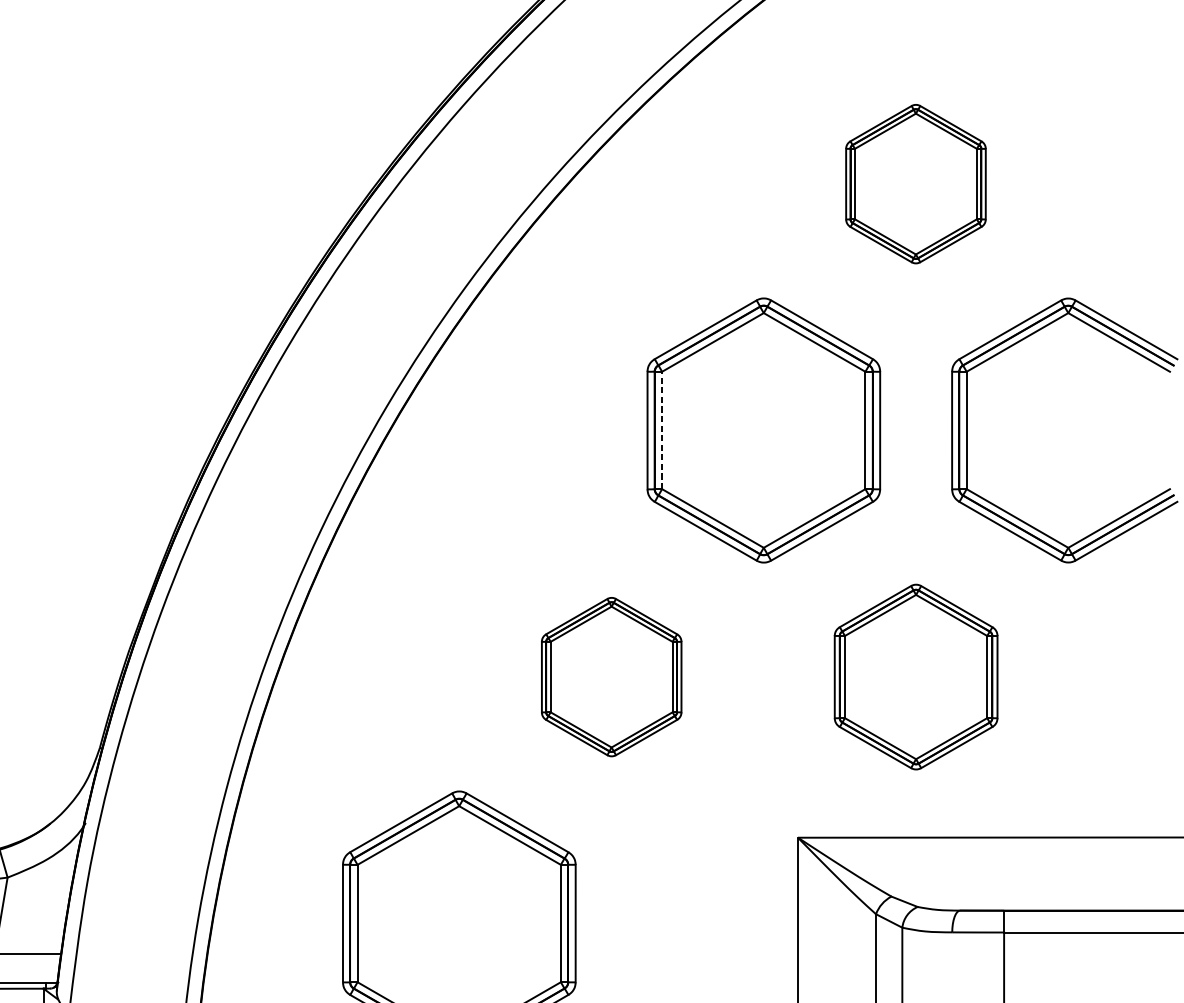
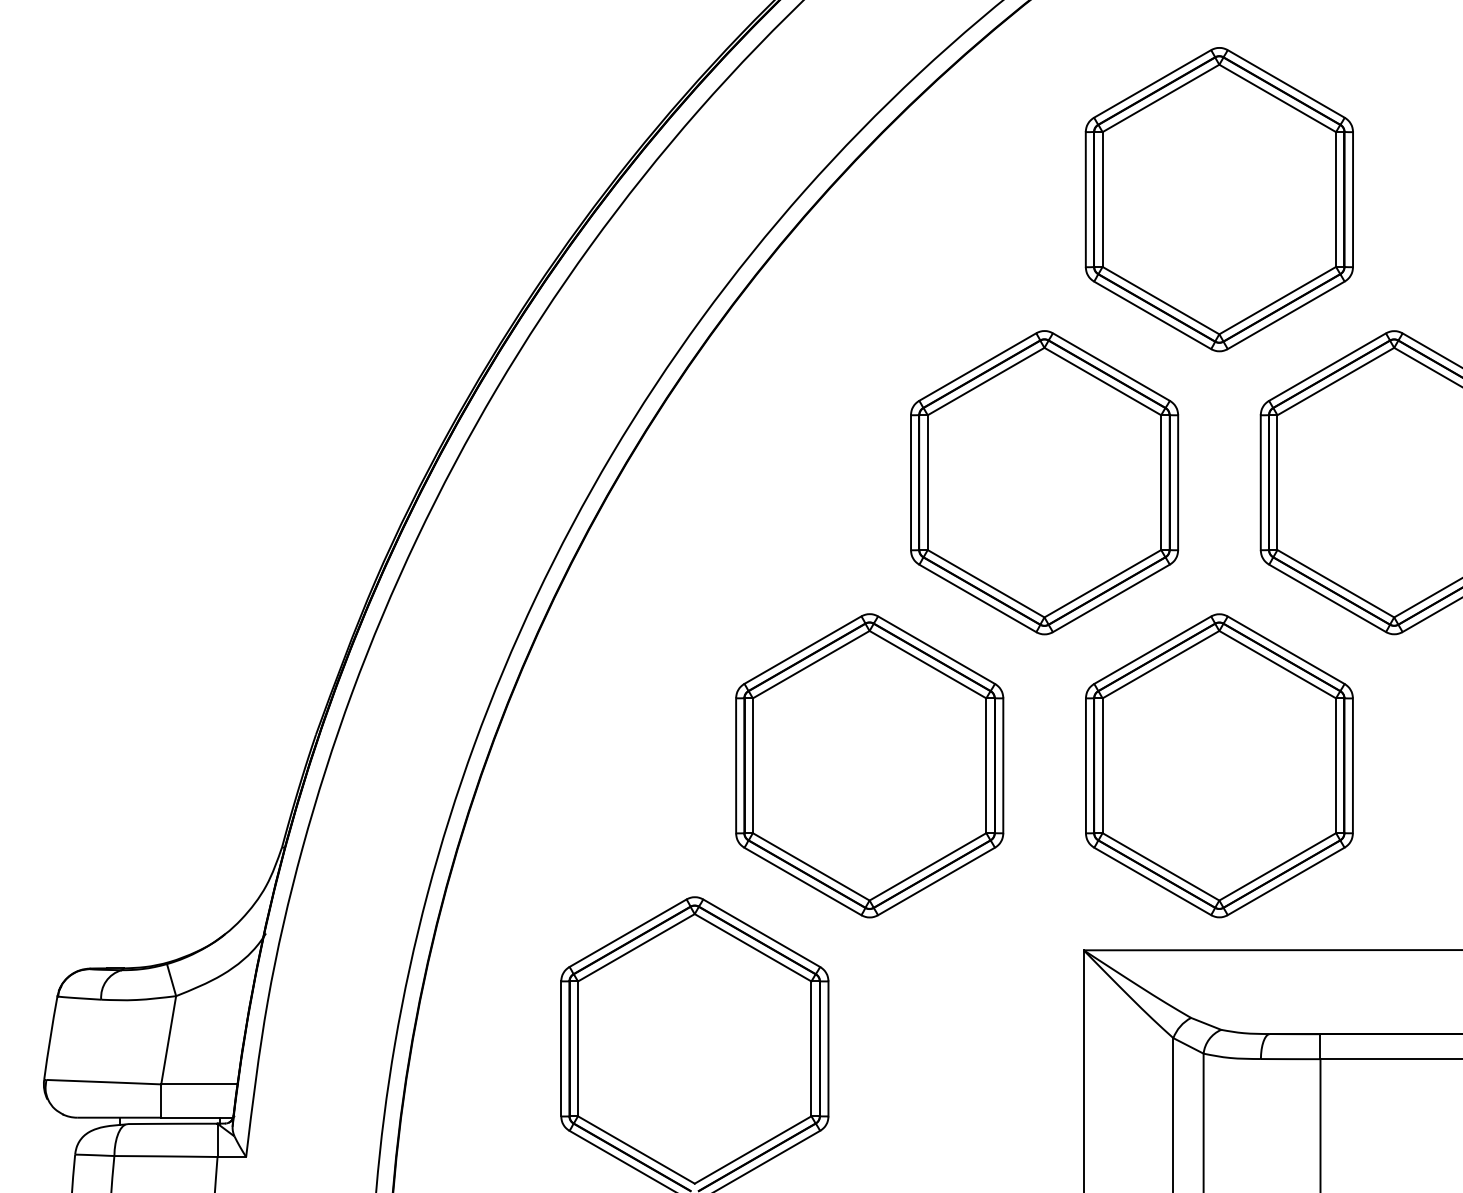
part: (915, 183) -> (1218, 199), size x1.67
line: (661, 430) -> (927, 482), dashed -> solid
part: (611, 676) -> (869, 765), size x1.67
part: (916, 676) -> (1219, 765), size x1.43

